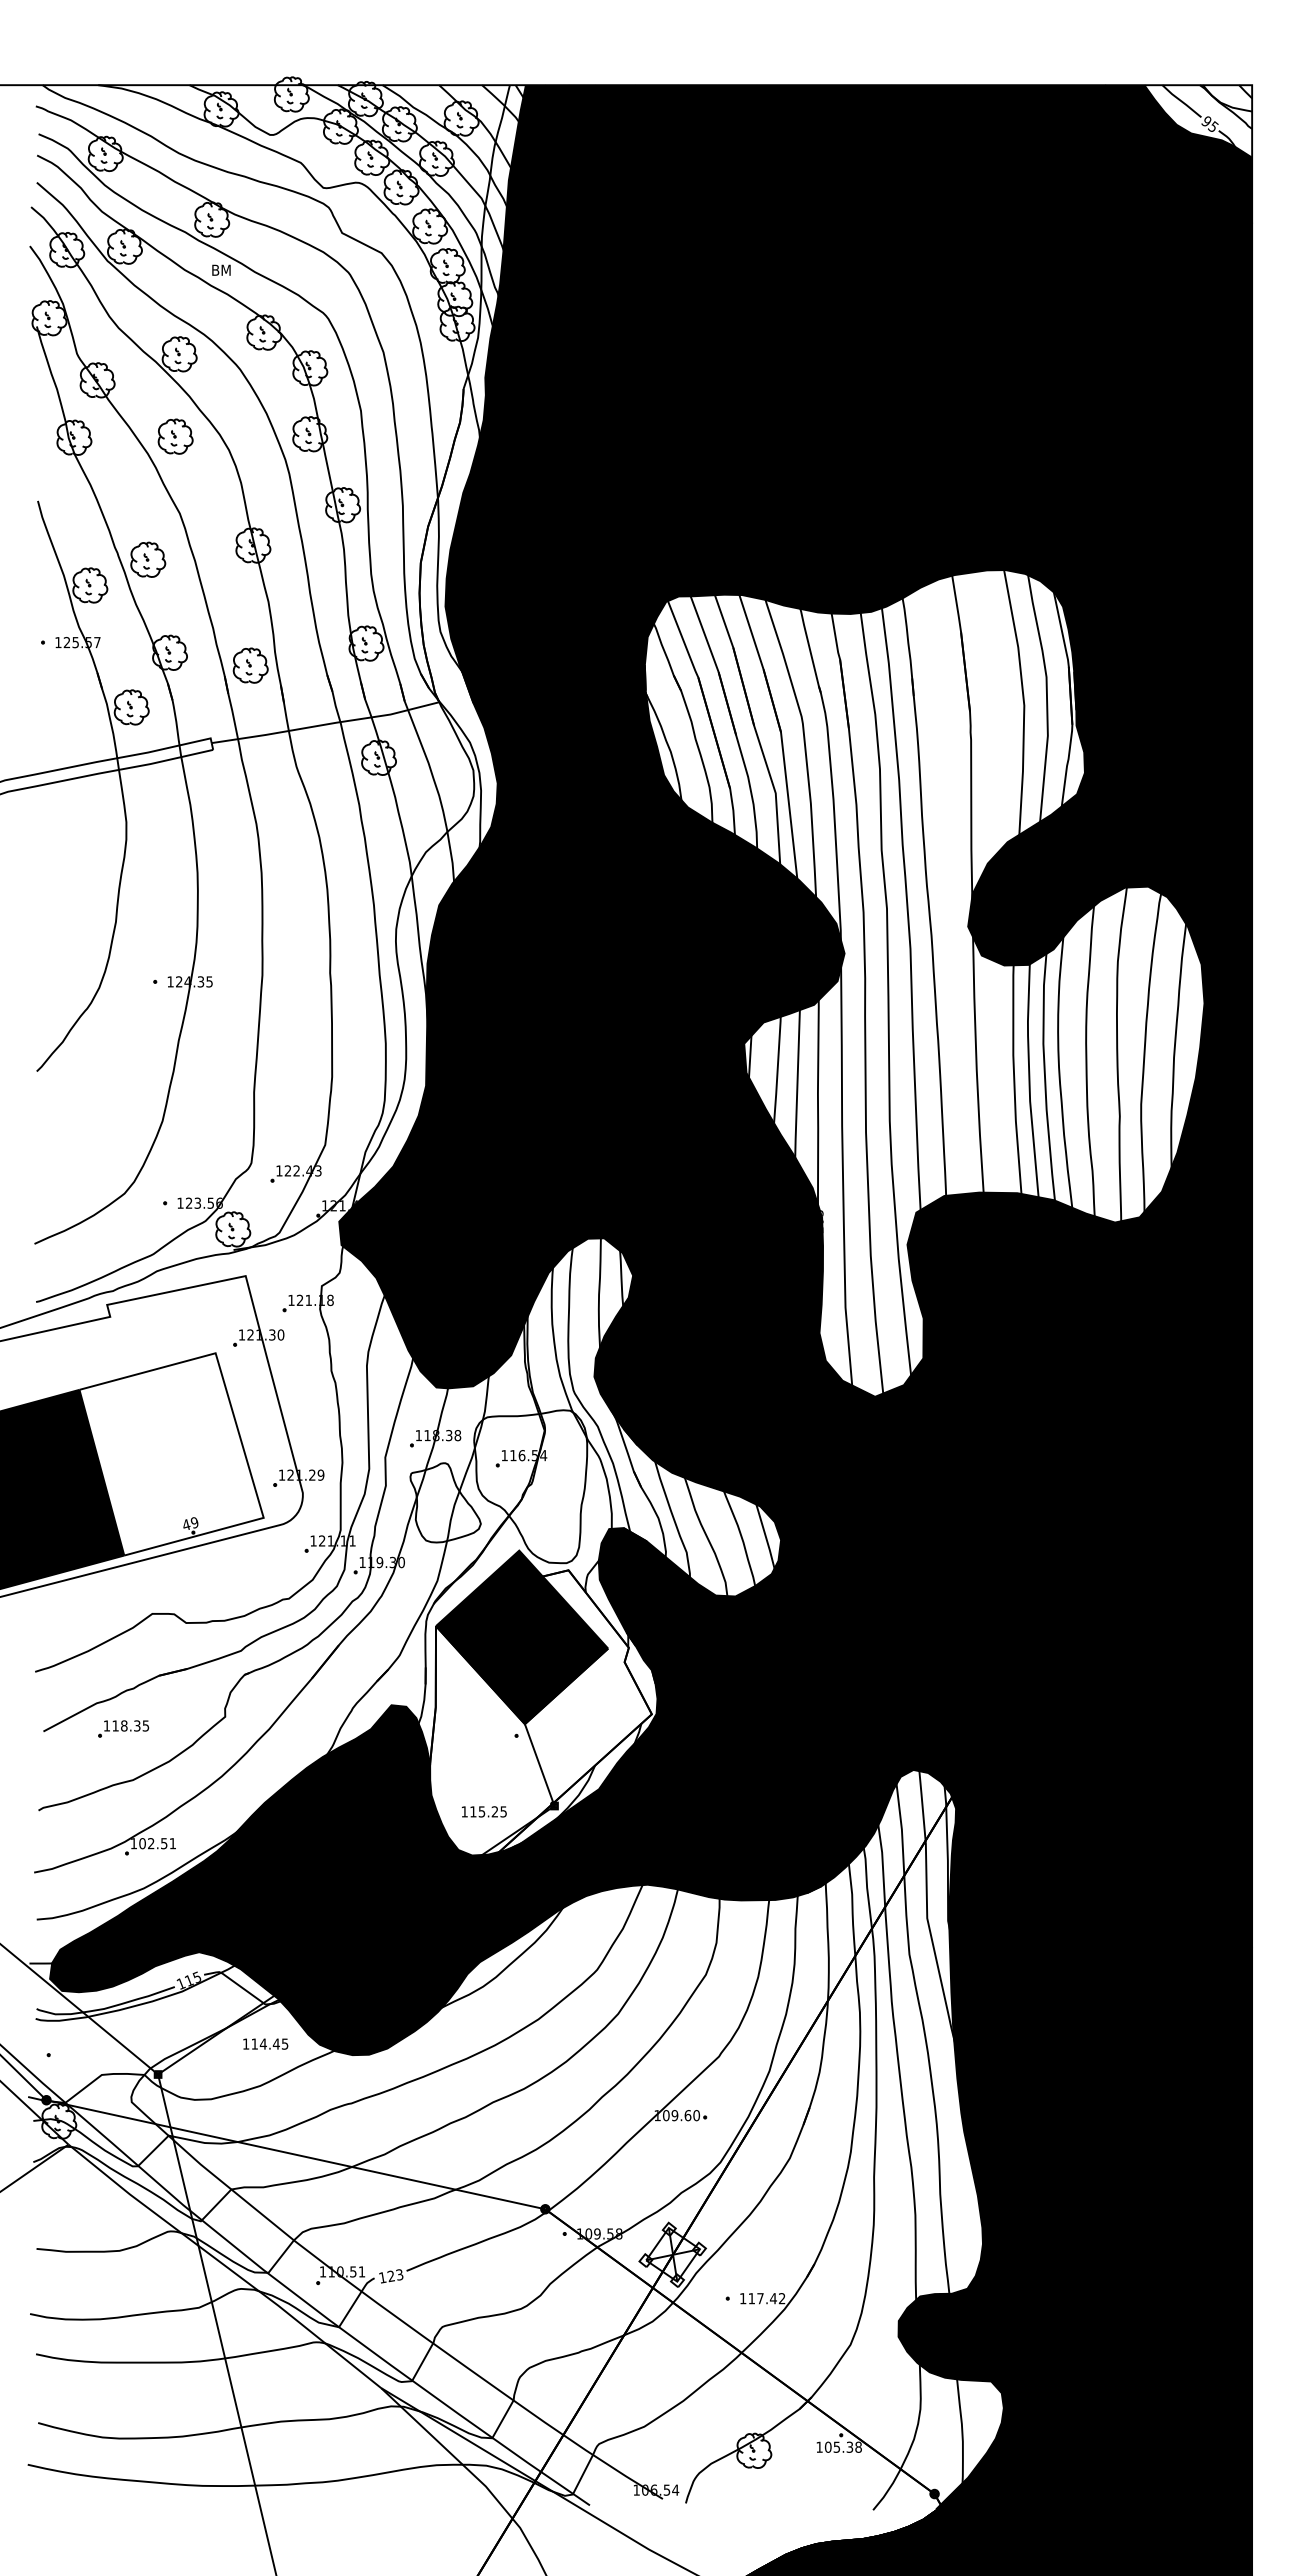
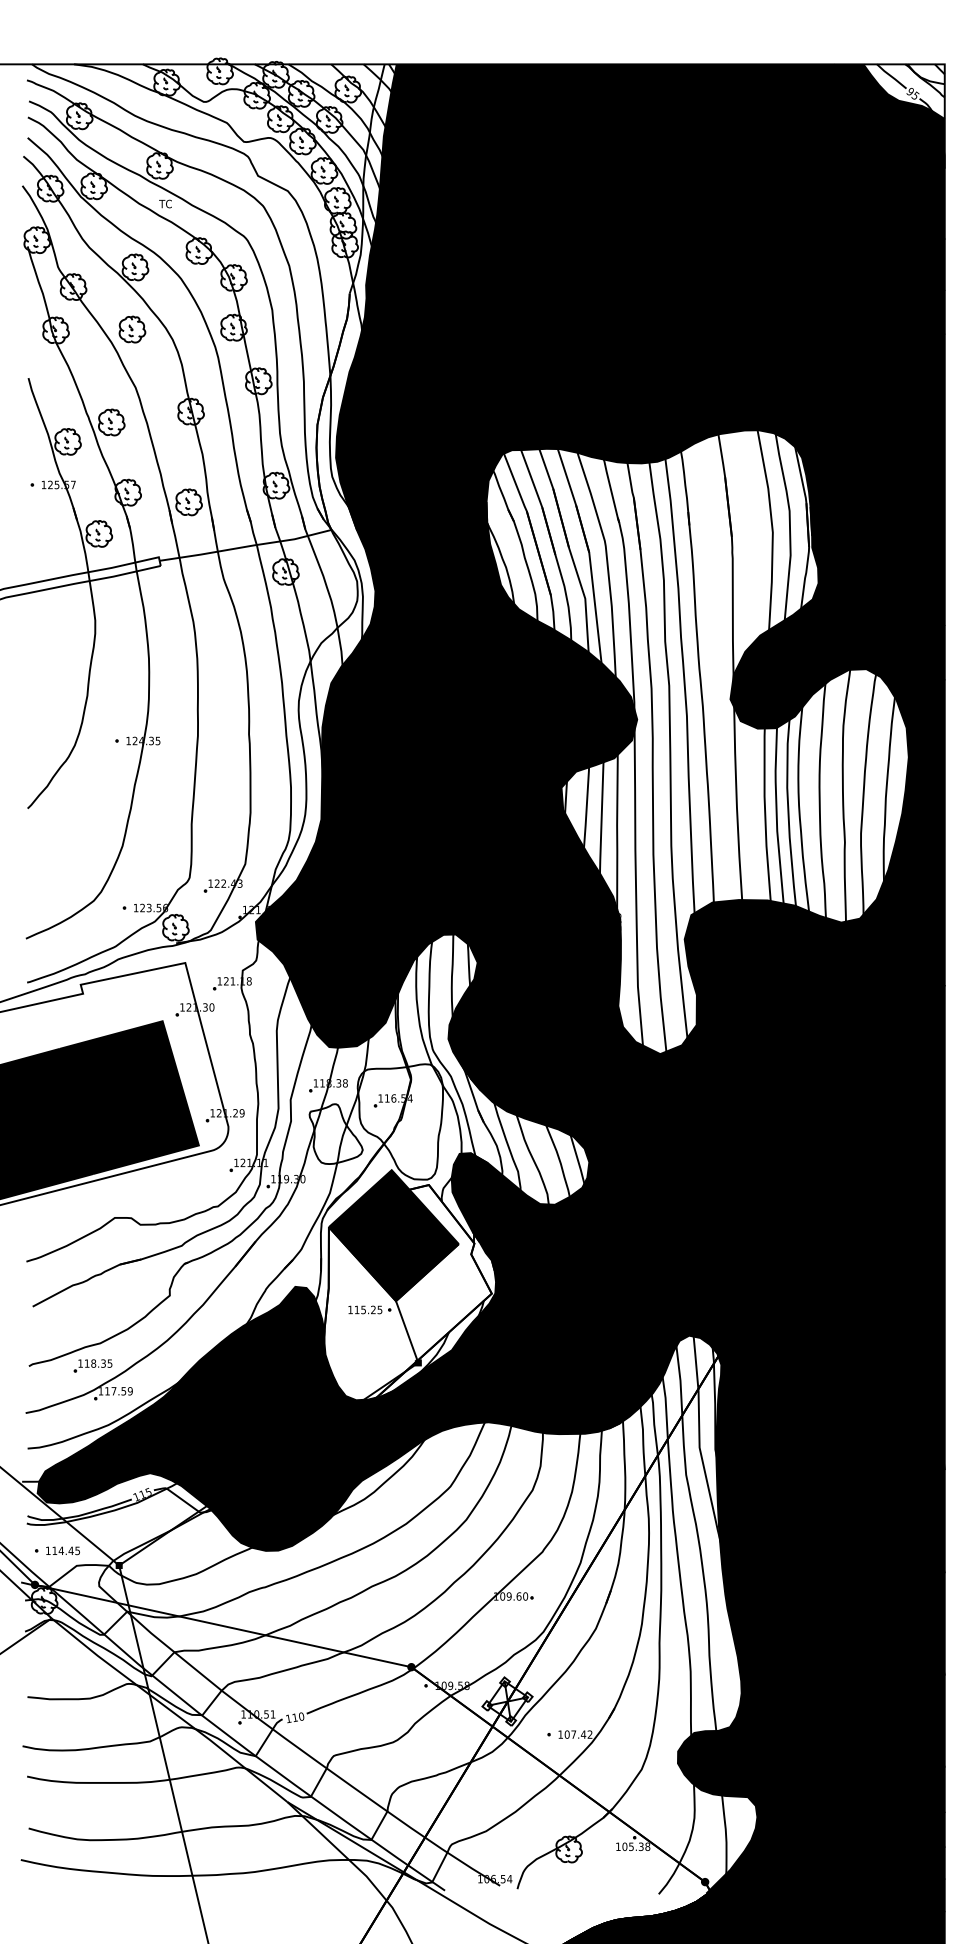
text: (220, 269) -> (166, 203), BM -> TC
fill: (171, 1454) -> (129, 1097), added
part: (123, 1728) -> (93, 1365), moved
text: (484, 1811) -> (365, 1309), moved
text: (157, 1843) -> (118, 1391), 102.51 -> 117.59
text: (265, 2043) -> (62, 1550), moved
text: (395, 2275) -> (298, 1717), 123 -> 110
text: (751, 2298) -> (566, 1734), 117.42 -> 107.42

